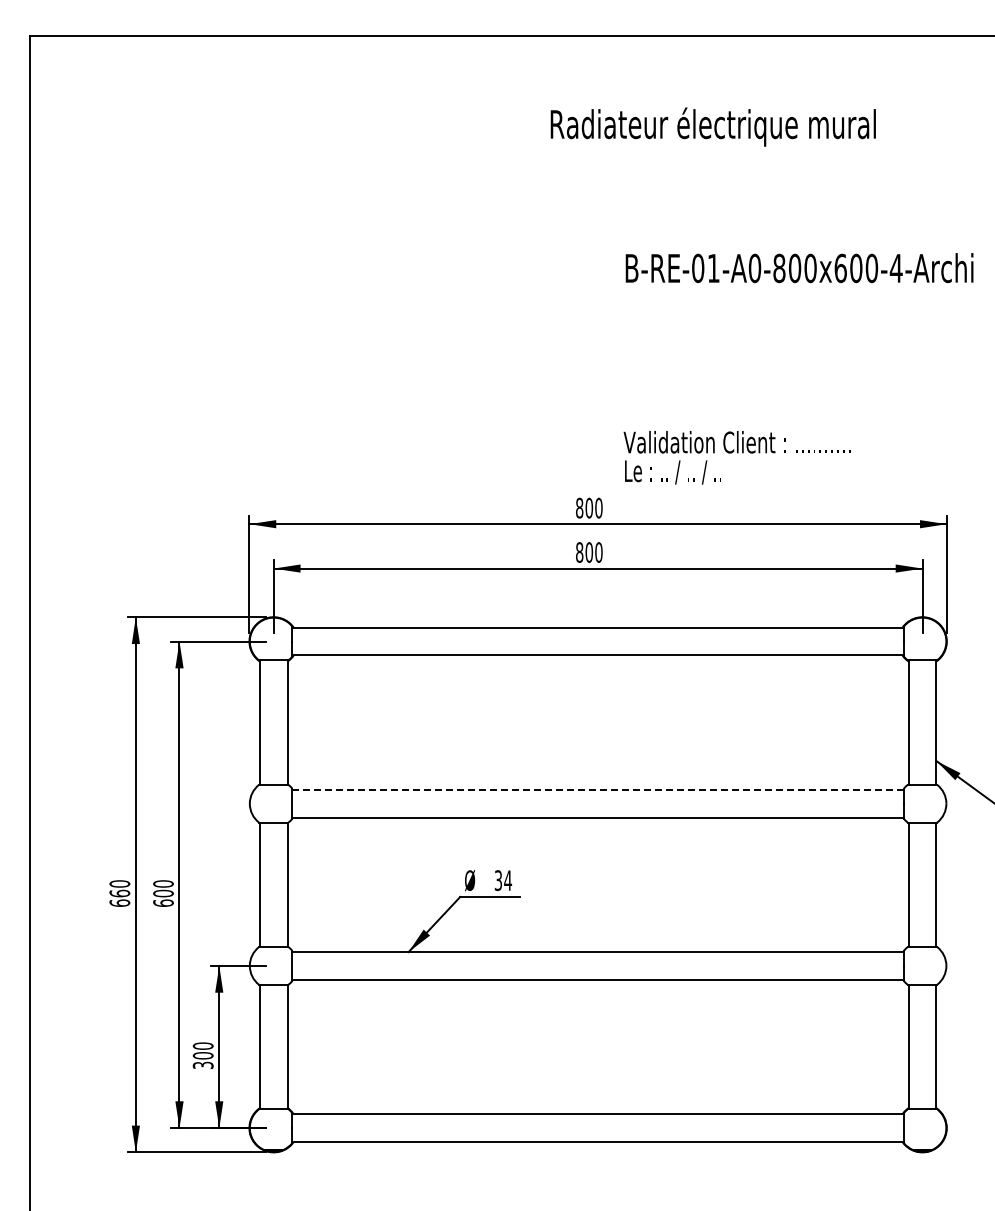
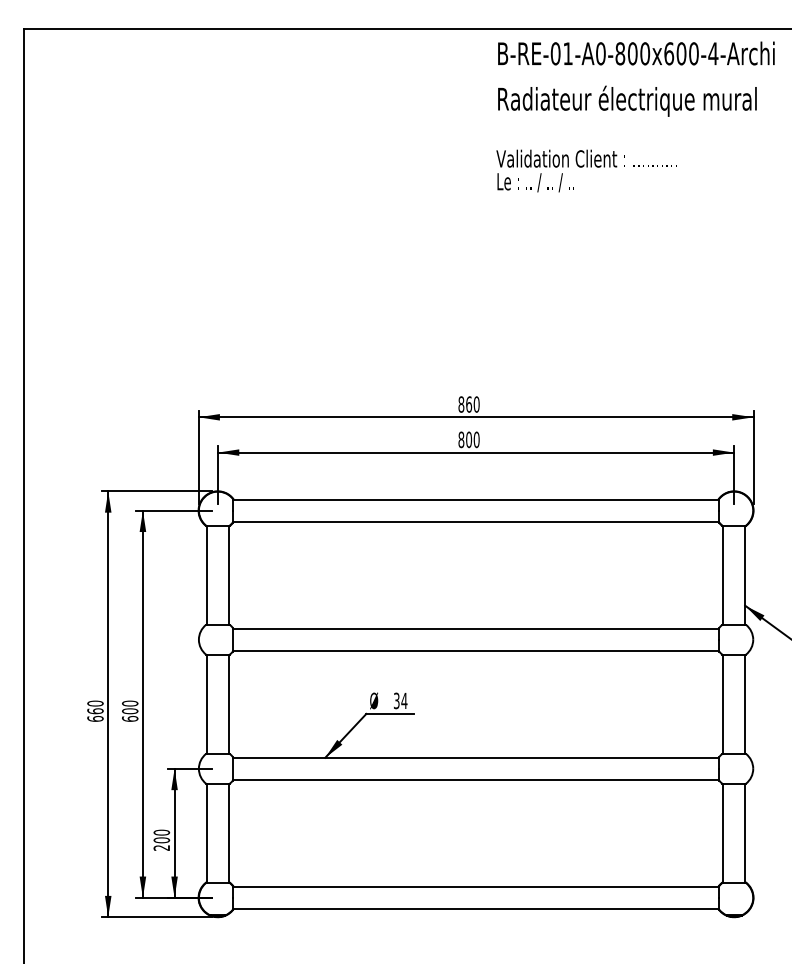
text: (712, 126) -> (626, 100), moved
text: (799, 268) -> (636, 53), moved
text: (736, 457) -> (586, 170), moved
text: (589, 507) -> (469, 404), 800 -> 860
line: (598, 789) -> (476, 628), dashed -> solid
text: (203, 1064) -> (162, 847), 300 -> 200

